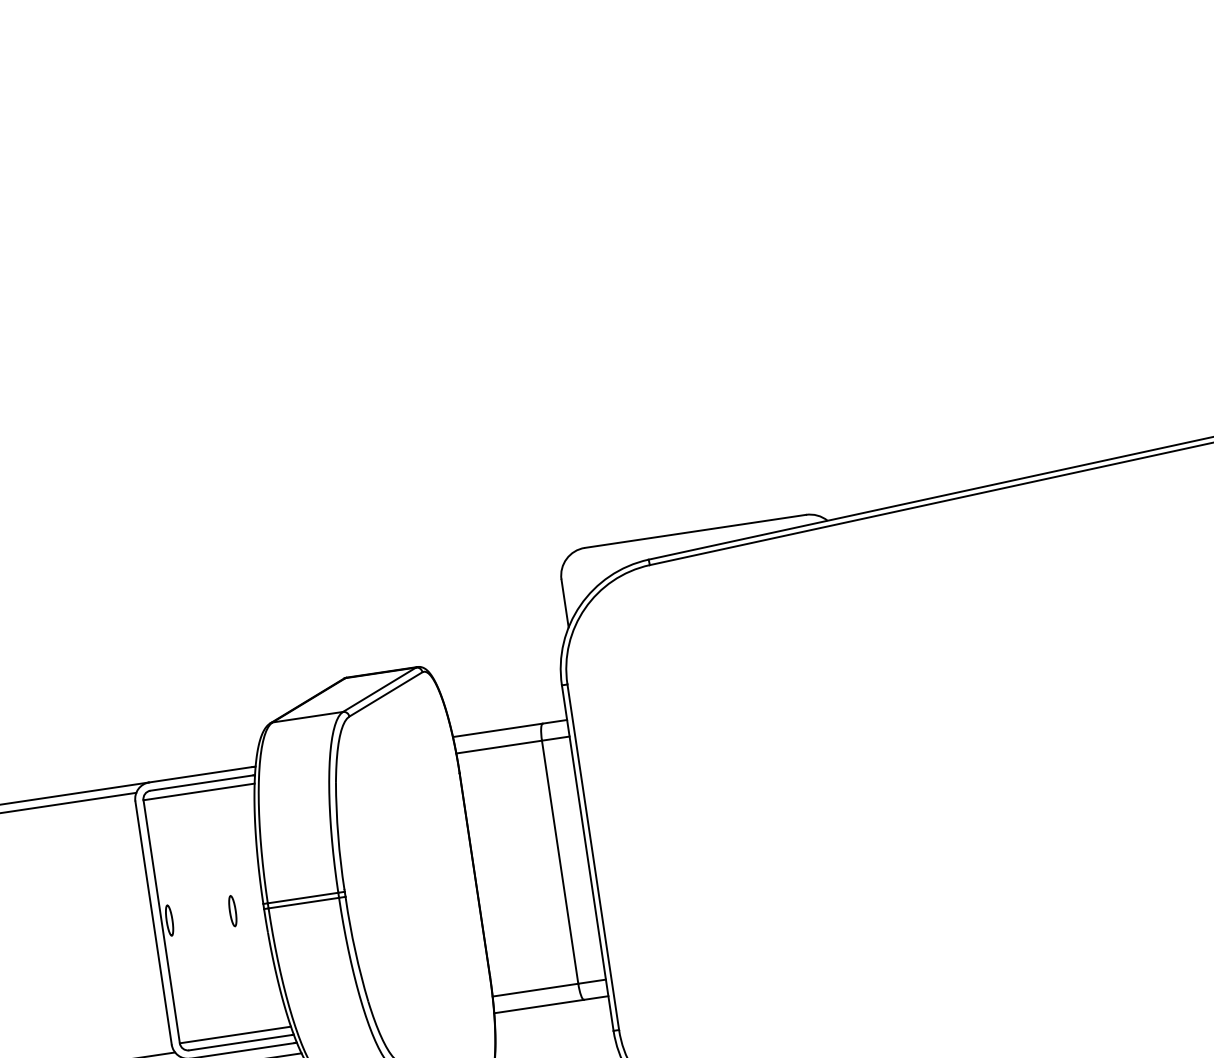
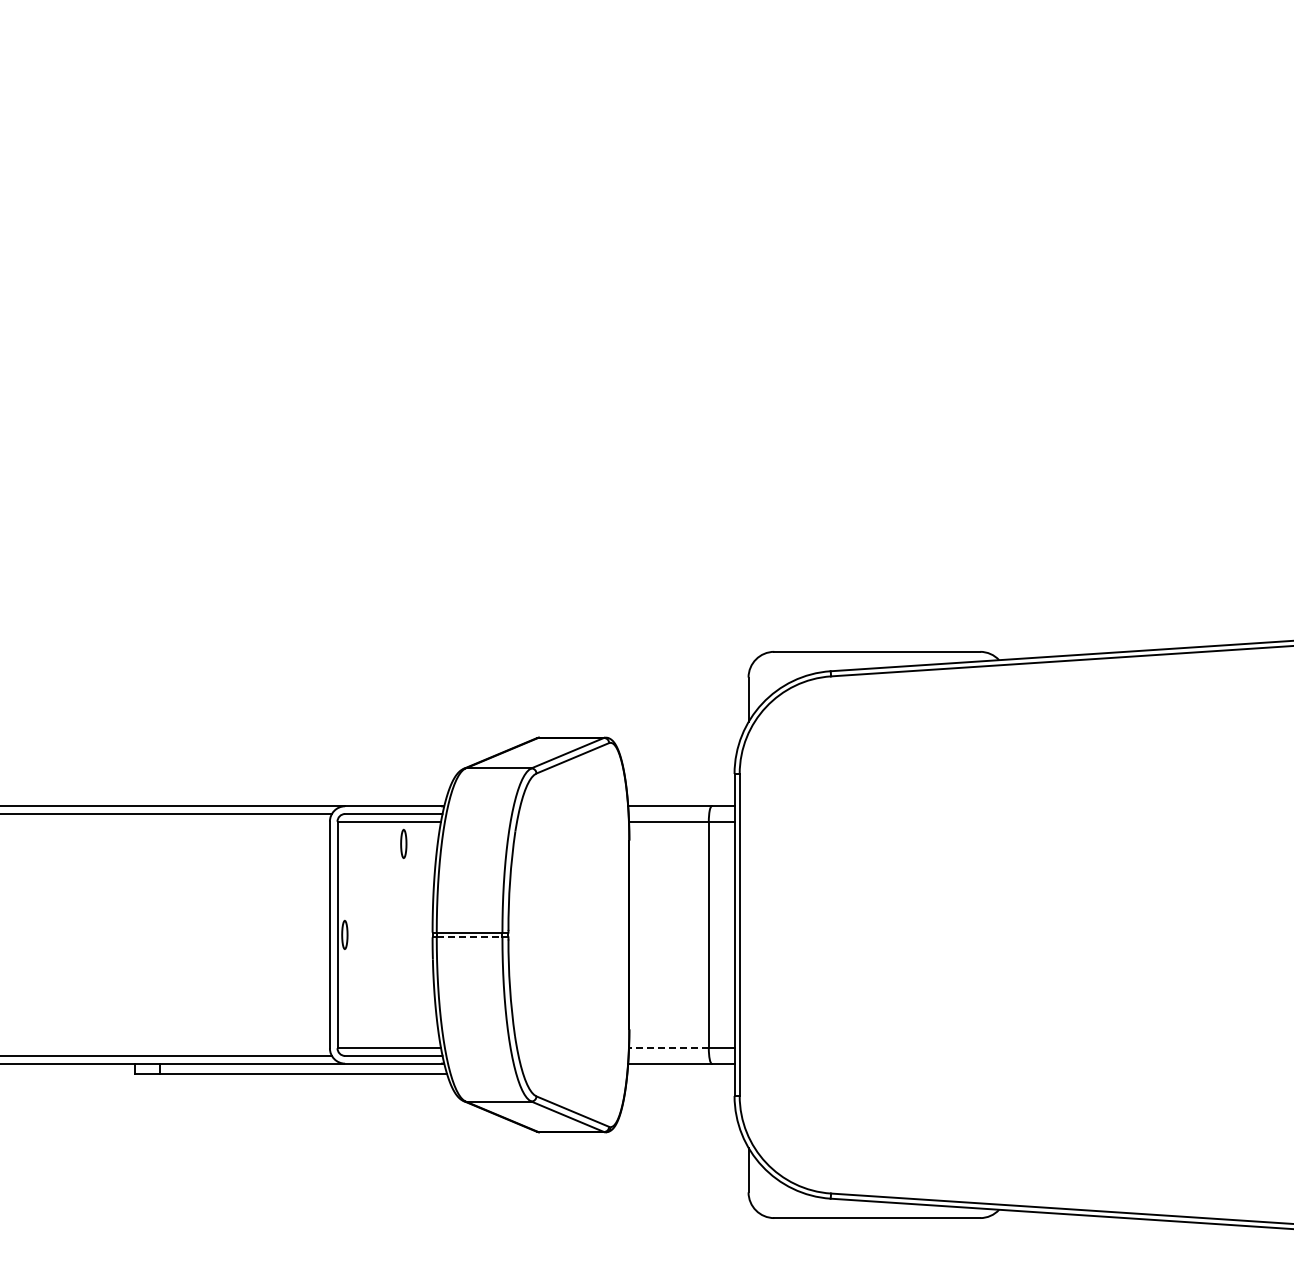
line: (303, 903) -> (469, 937), solid -> dashed
part: (232, 910) -> (403, 843), moved
line: (535, 990) -> (668, 1048), solid -> dashed

